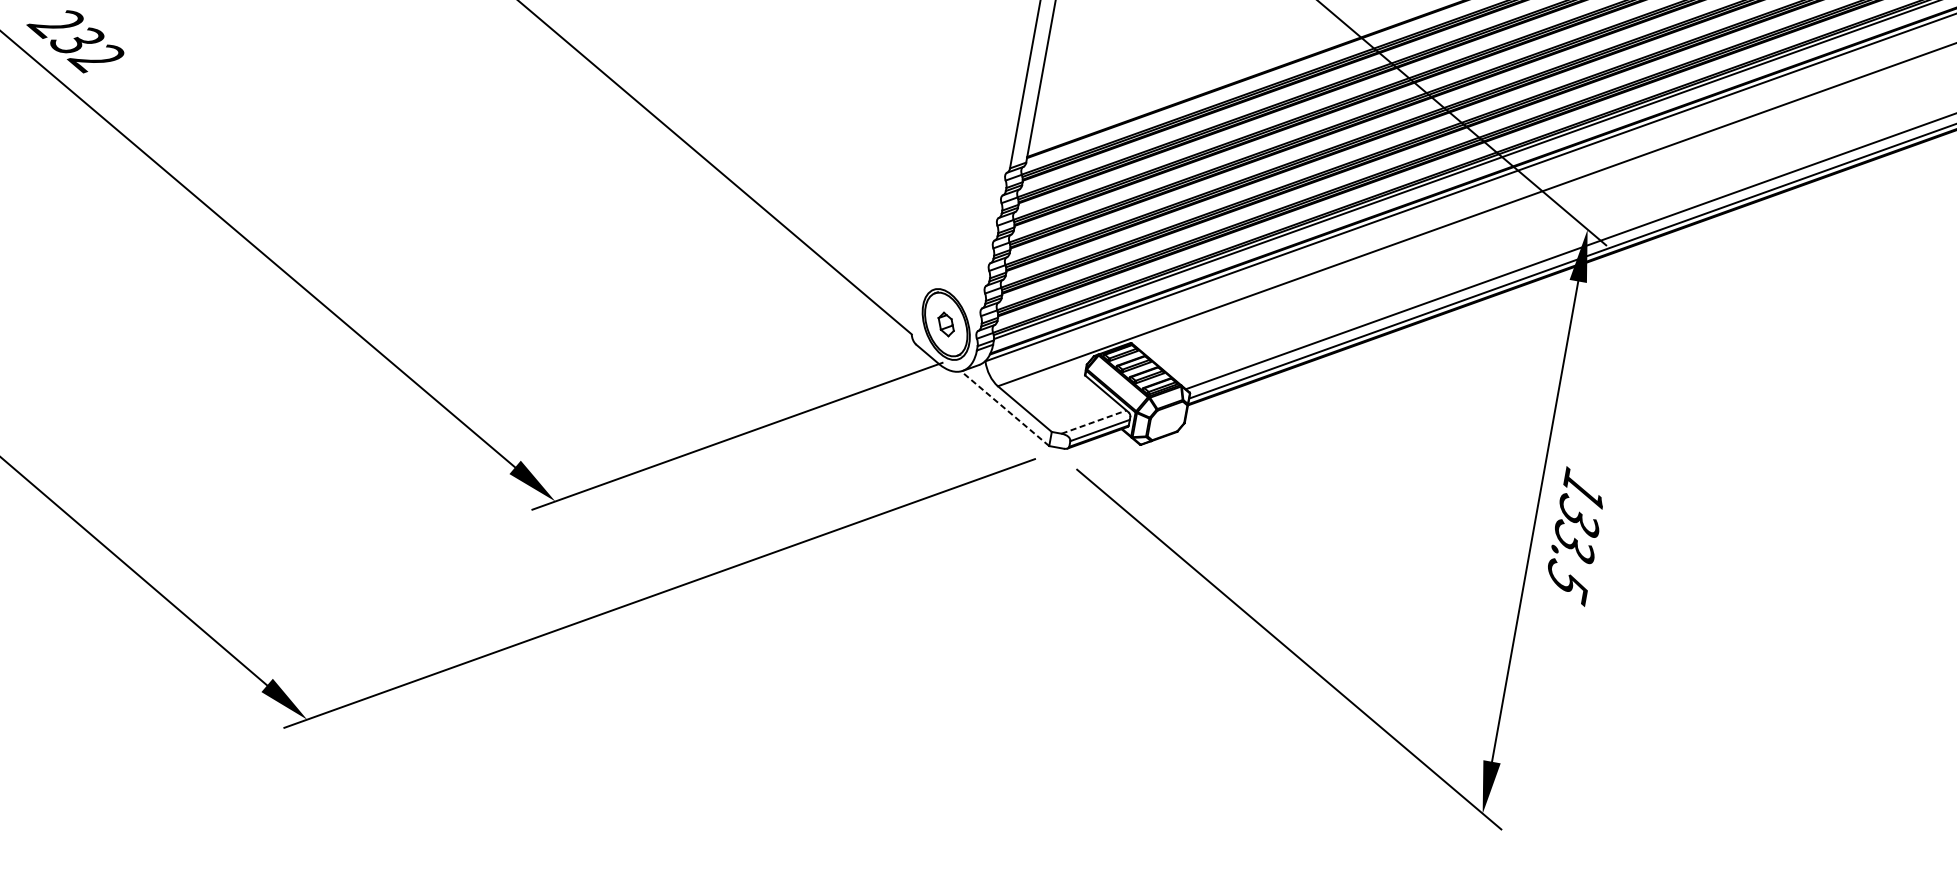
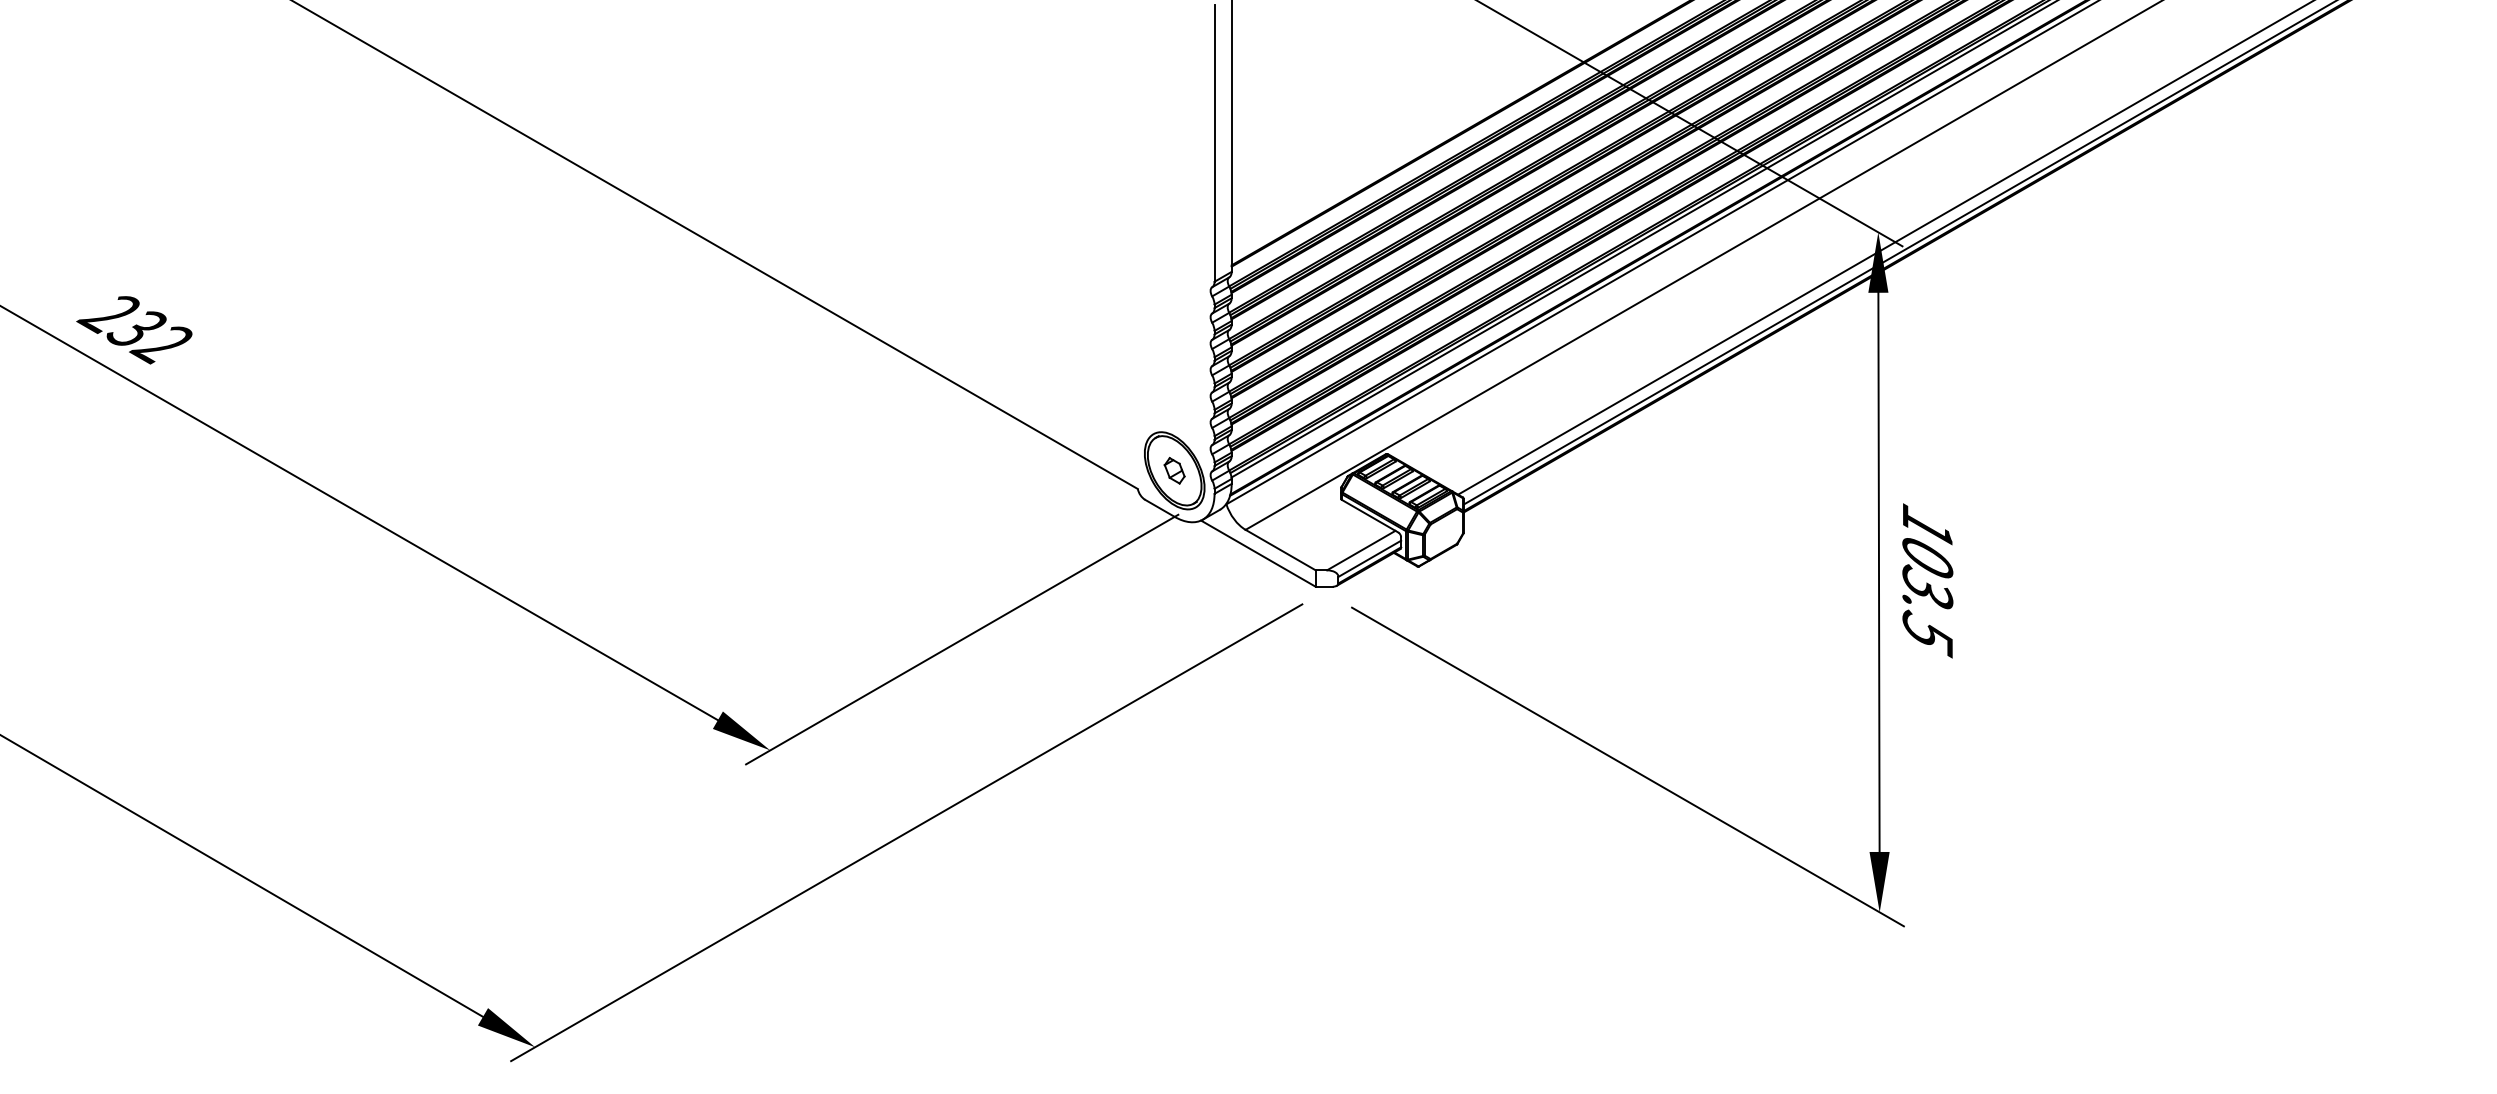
line: (1004, 408) -> (1257, 553), dashed -> solid
line: (1094, 422) -> (1361, 550), dashed -> solid
text: (1579, 514) -> (1927, 555), 133.5 -> 103.5

